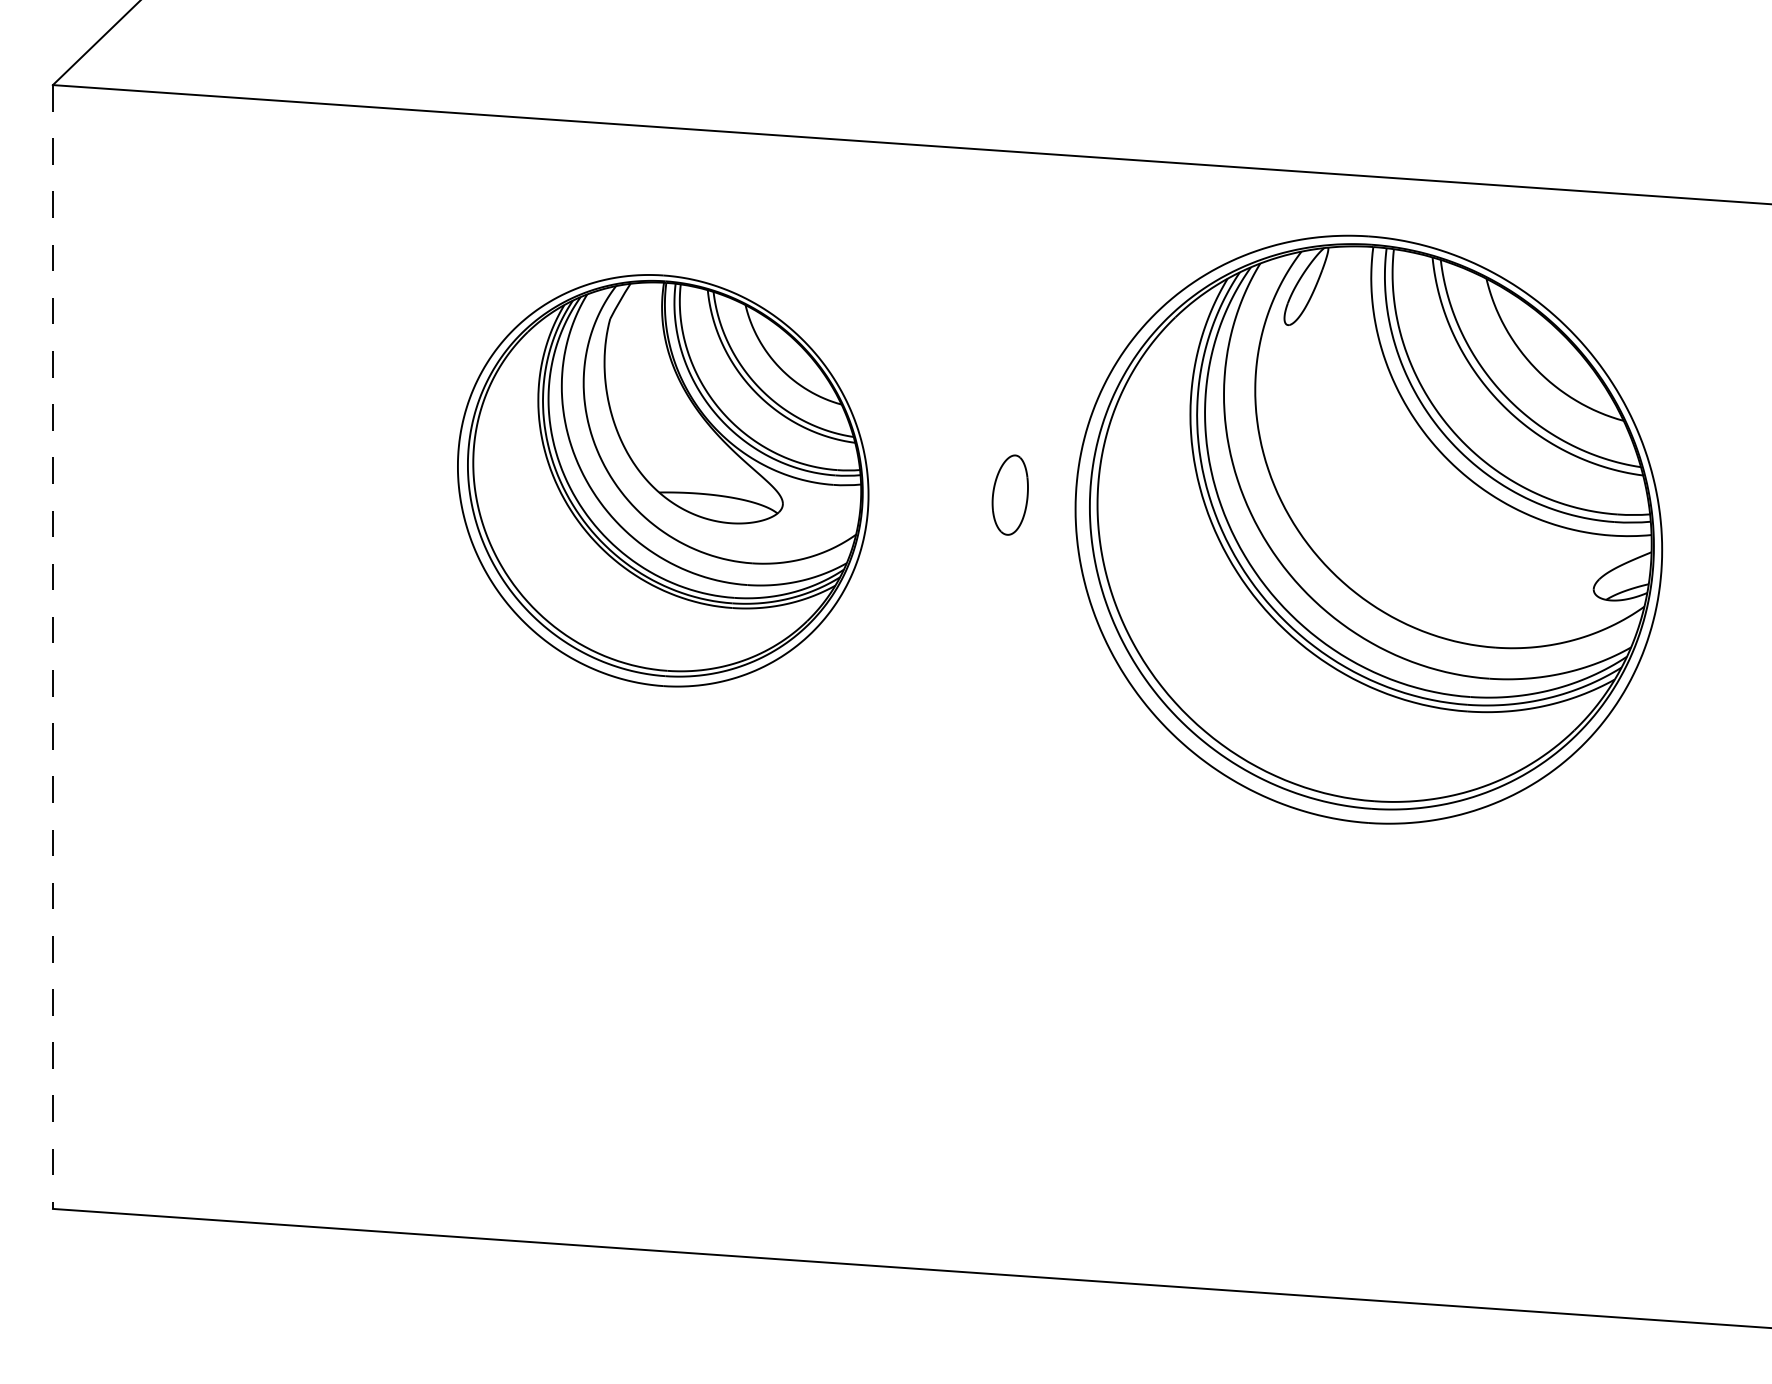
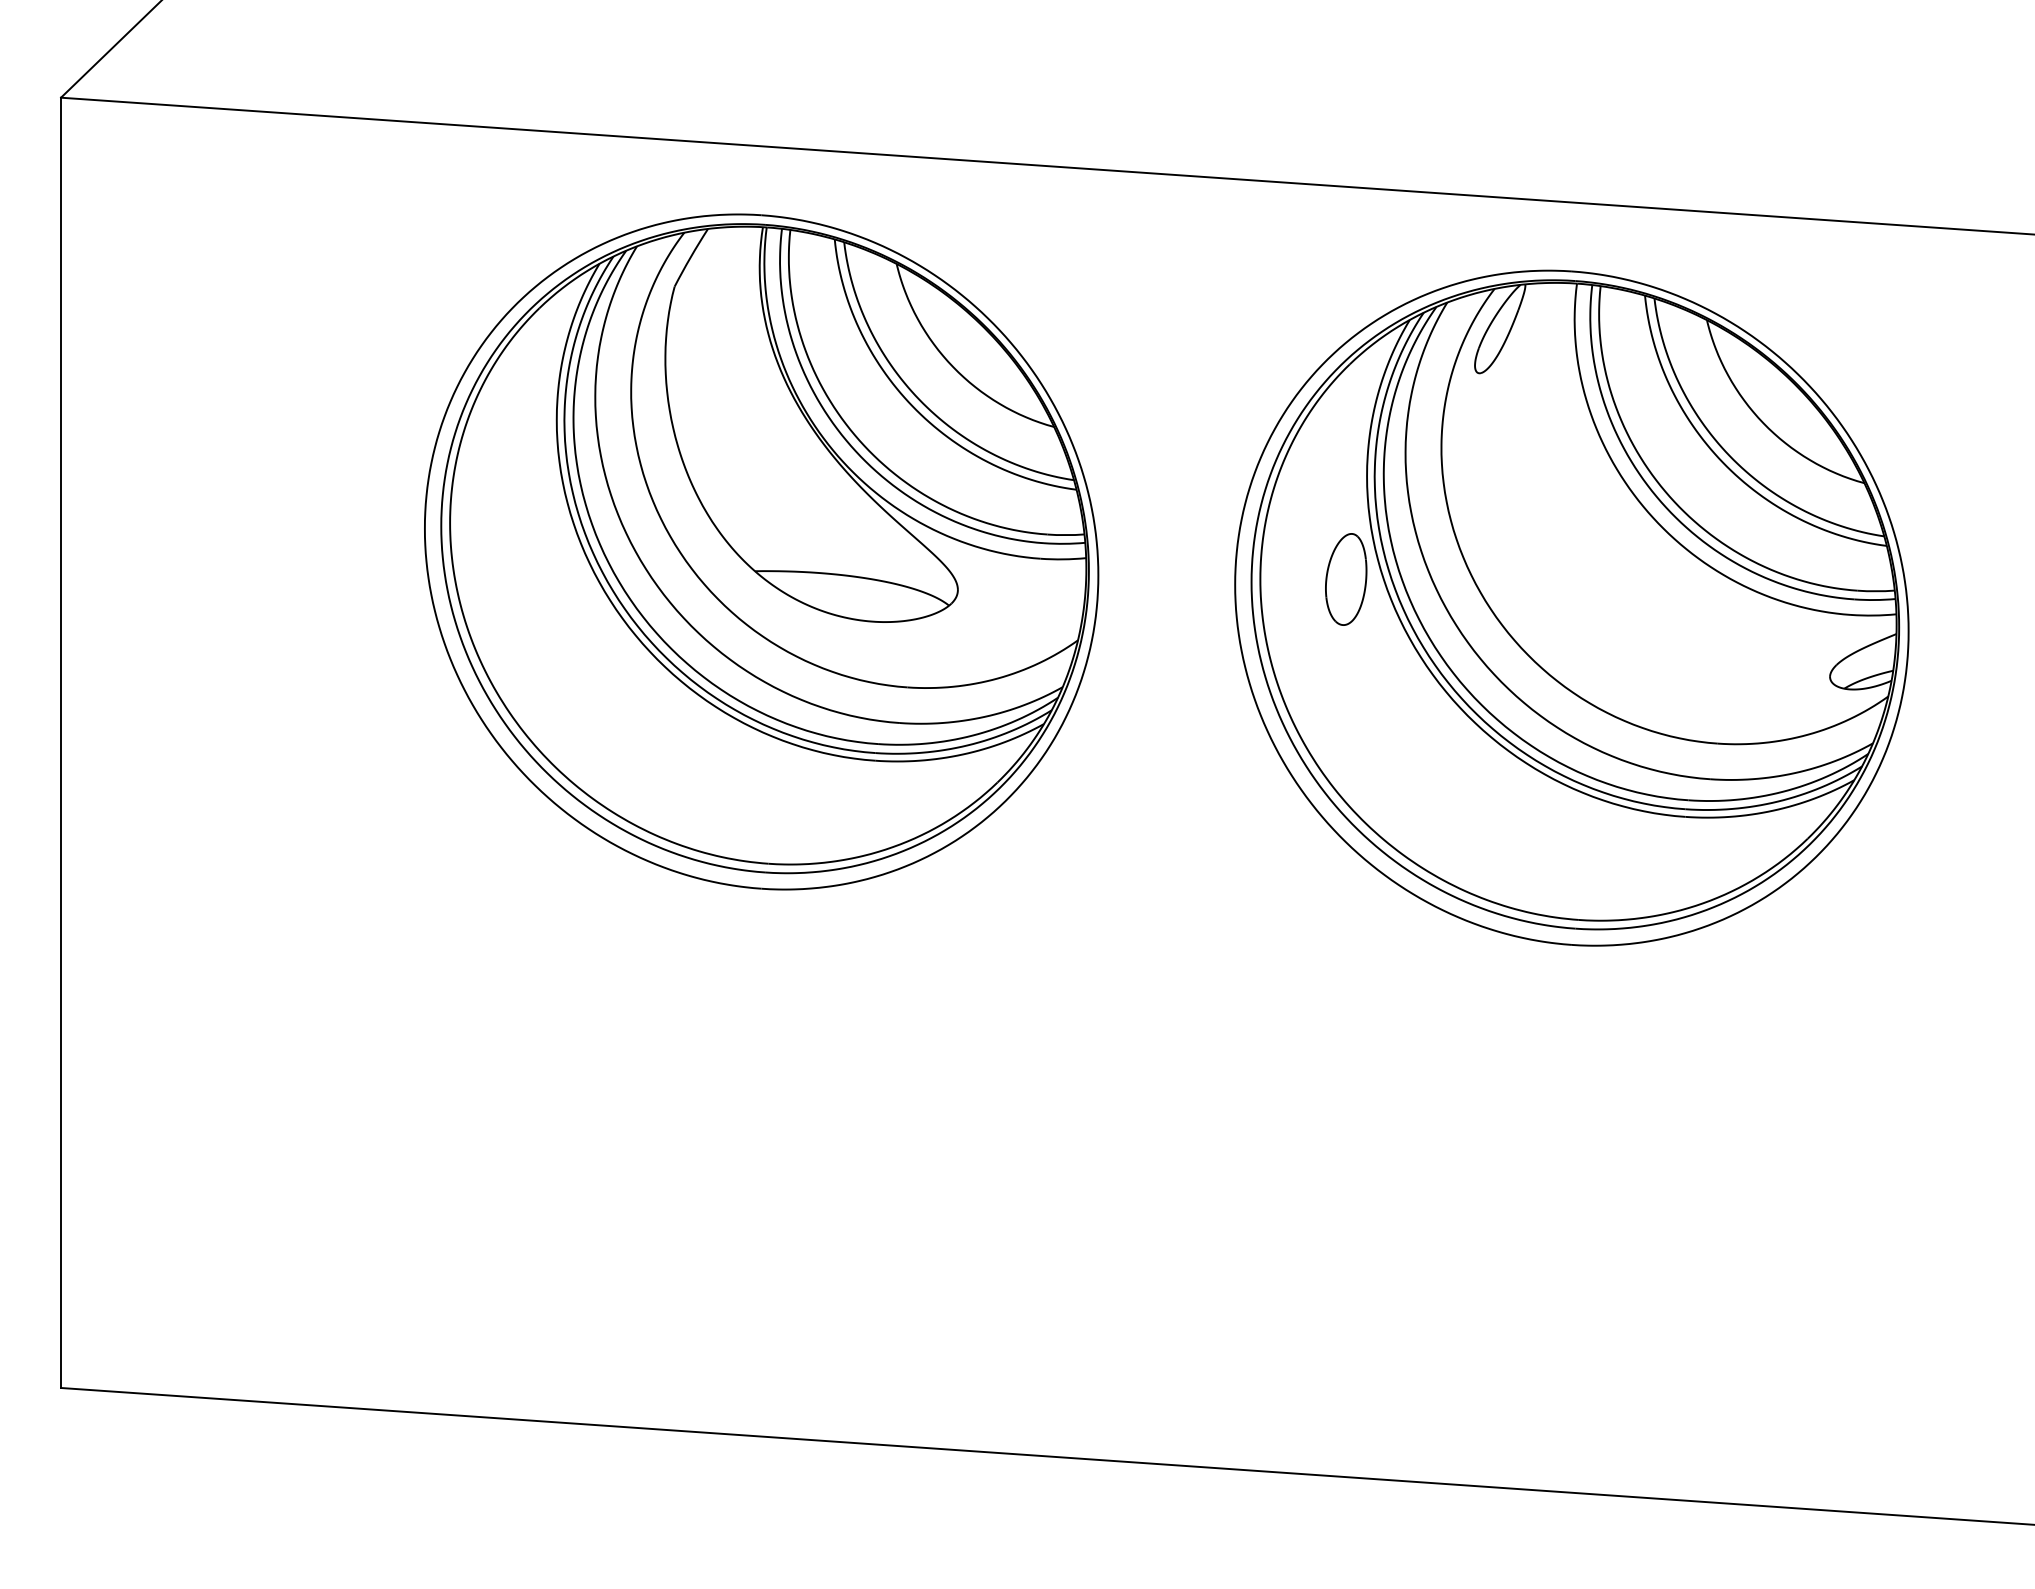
part: (663, 480) -> (761, 551), size x1.43
part: (1010, 495) -> (1346, 579), moved
line: (53, 647) -> (61, 743), dashed -> solid

